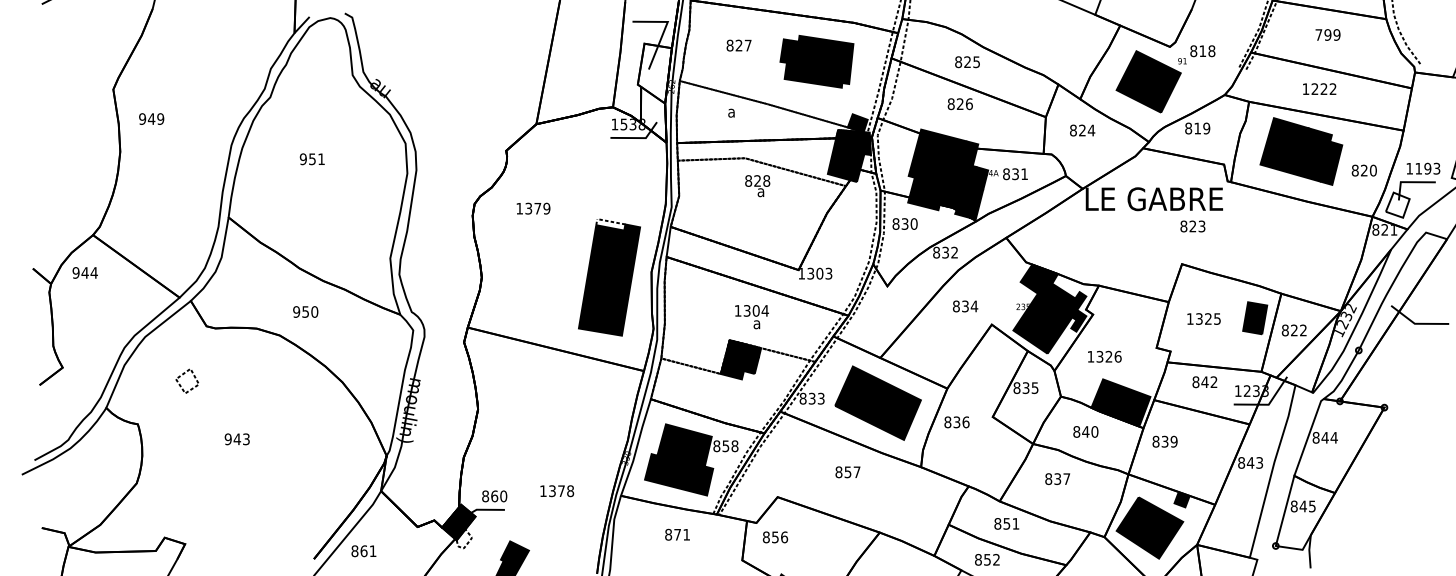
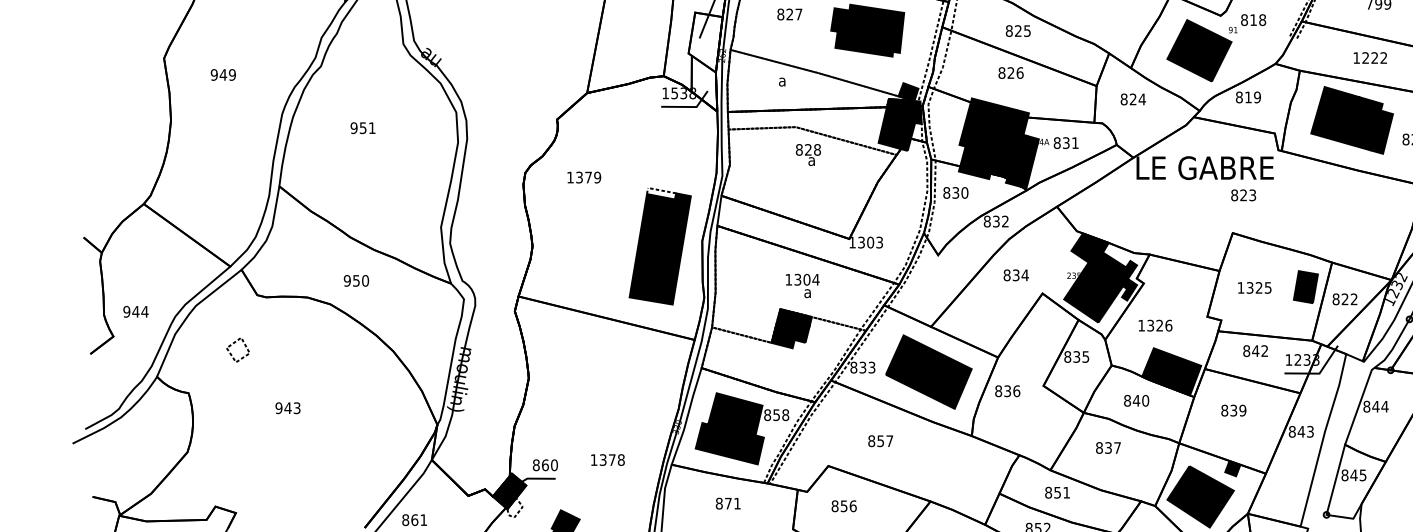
text: (151, 118) -> (223, 74), moved
text: (84, 272) -> (135, 311), moved
text: (1164, 441) -> (1233, 410), moved
text: (847, 472) -> (880, 441), moved
text: (775, 537) -> (844, 506), moved

